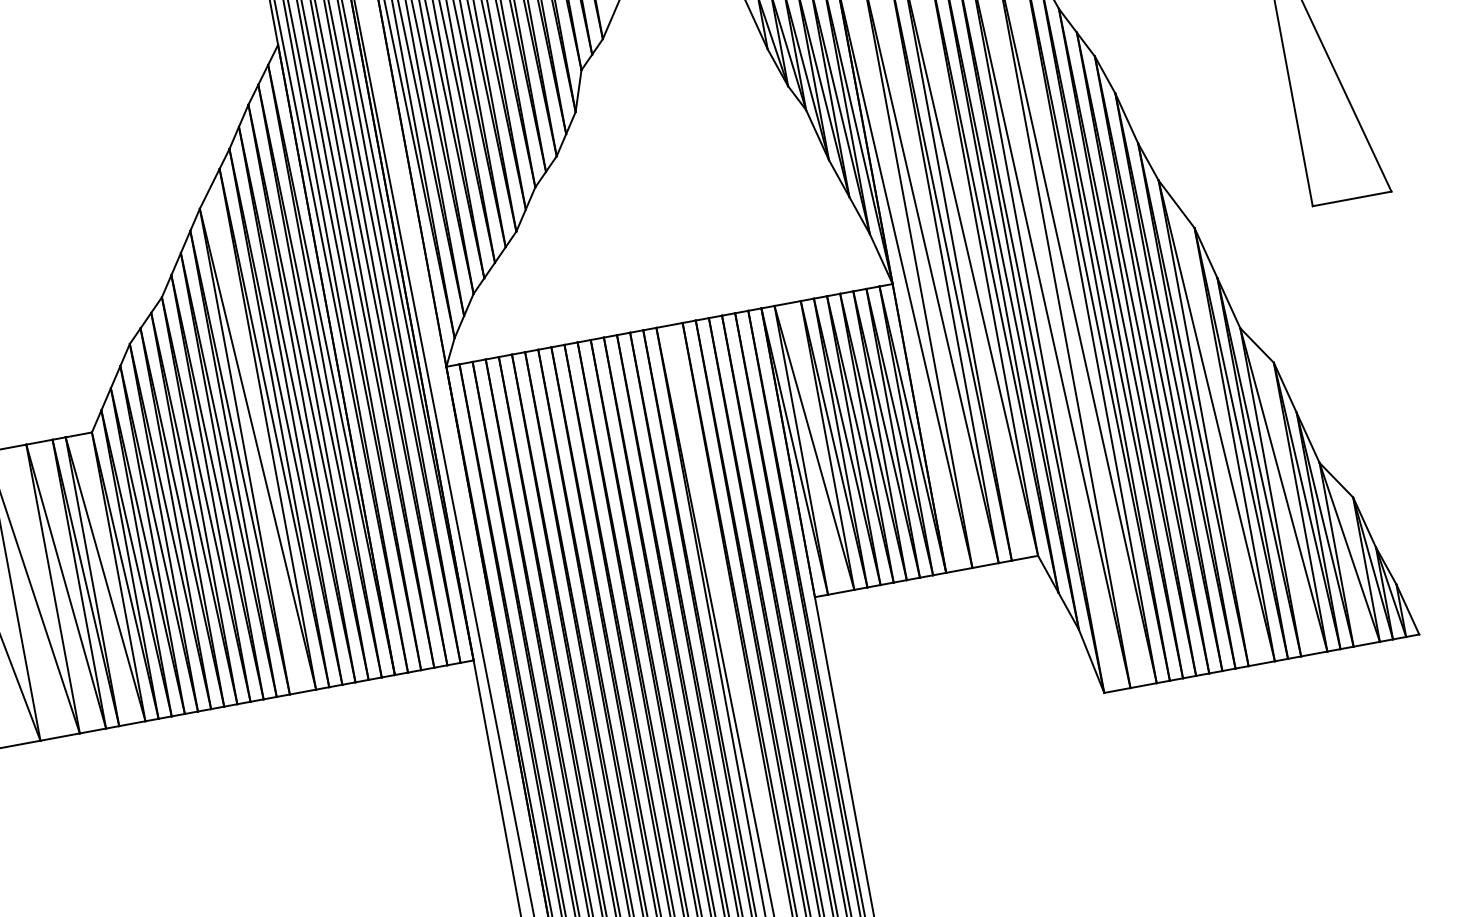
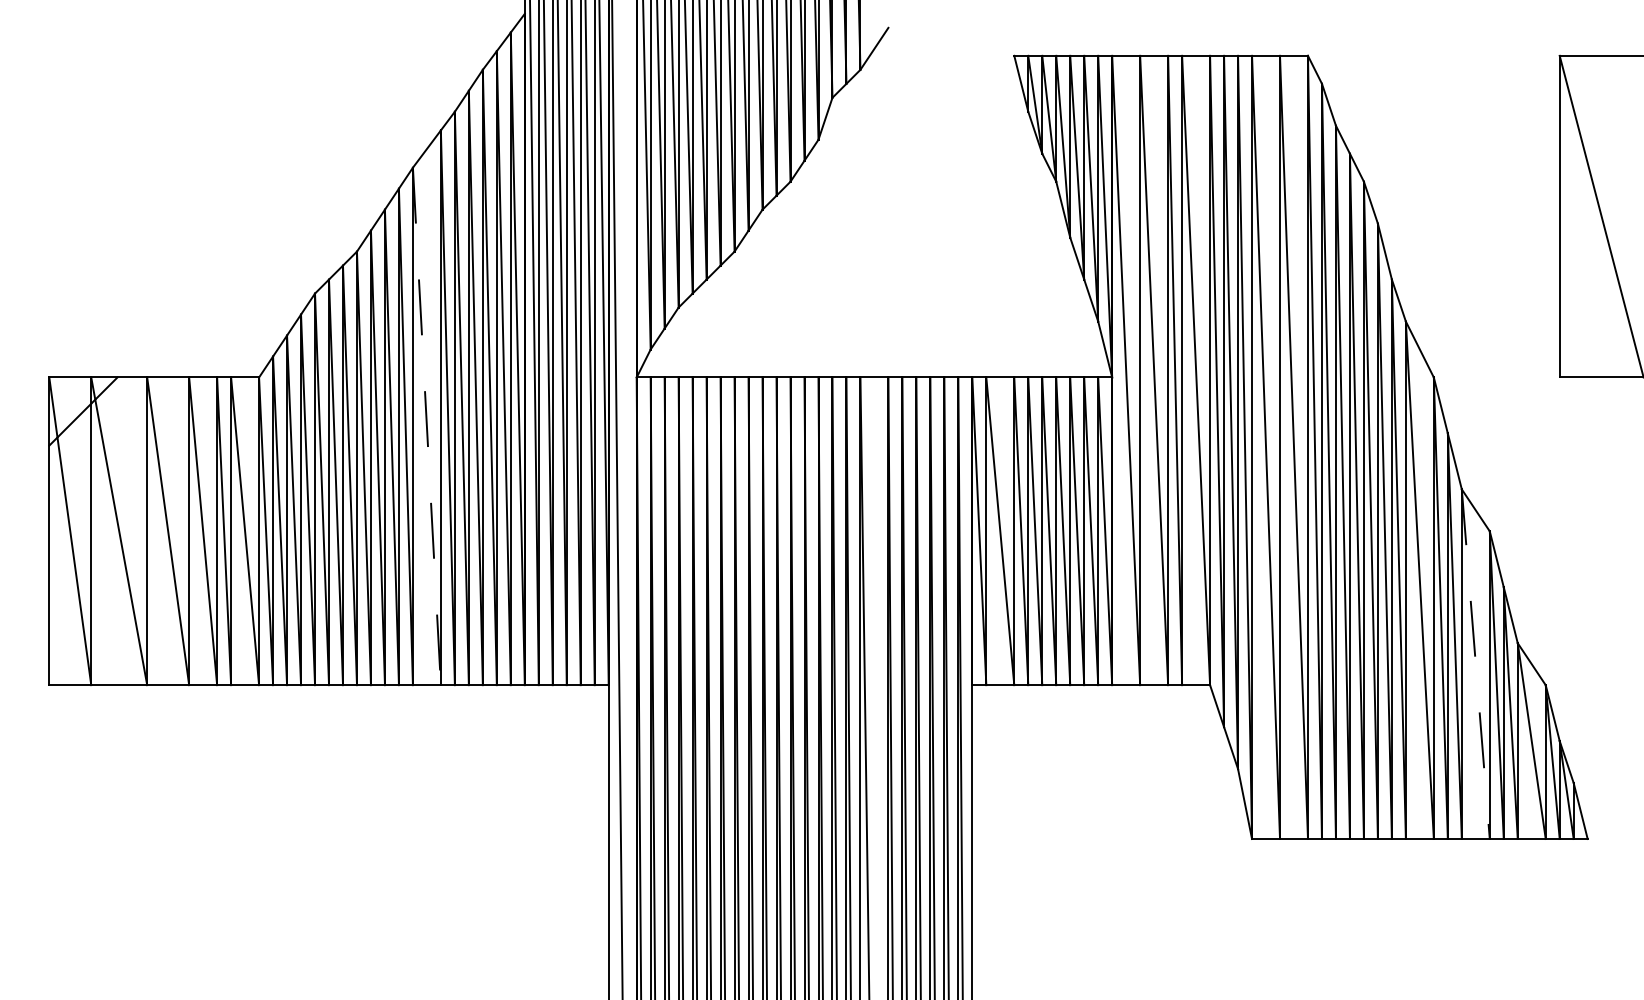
line: (257, 449) -> (426, 426), solid -> dashed
line: (1283, 490) -> (1475, 664), solid -> dashed

